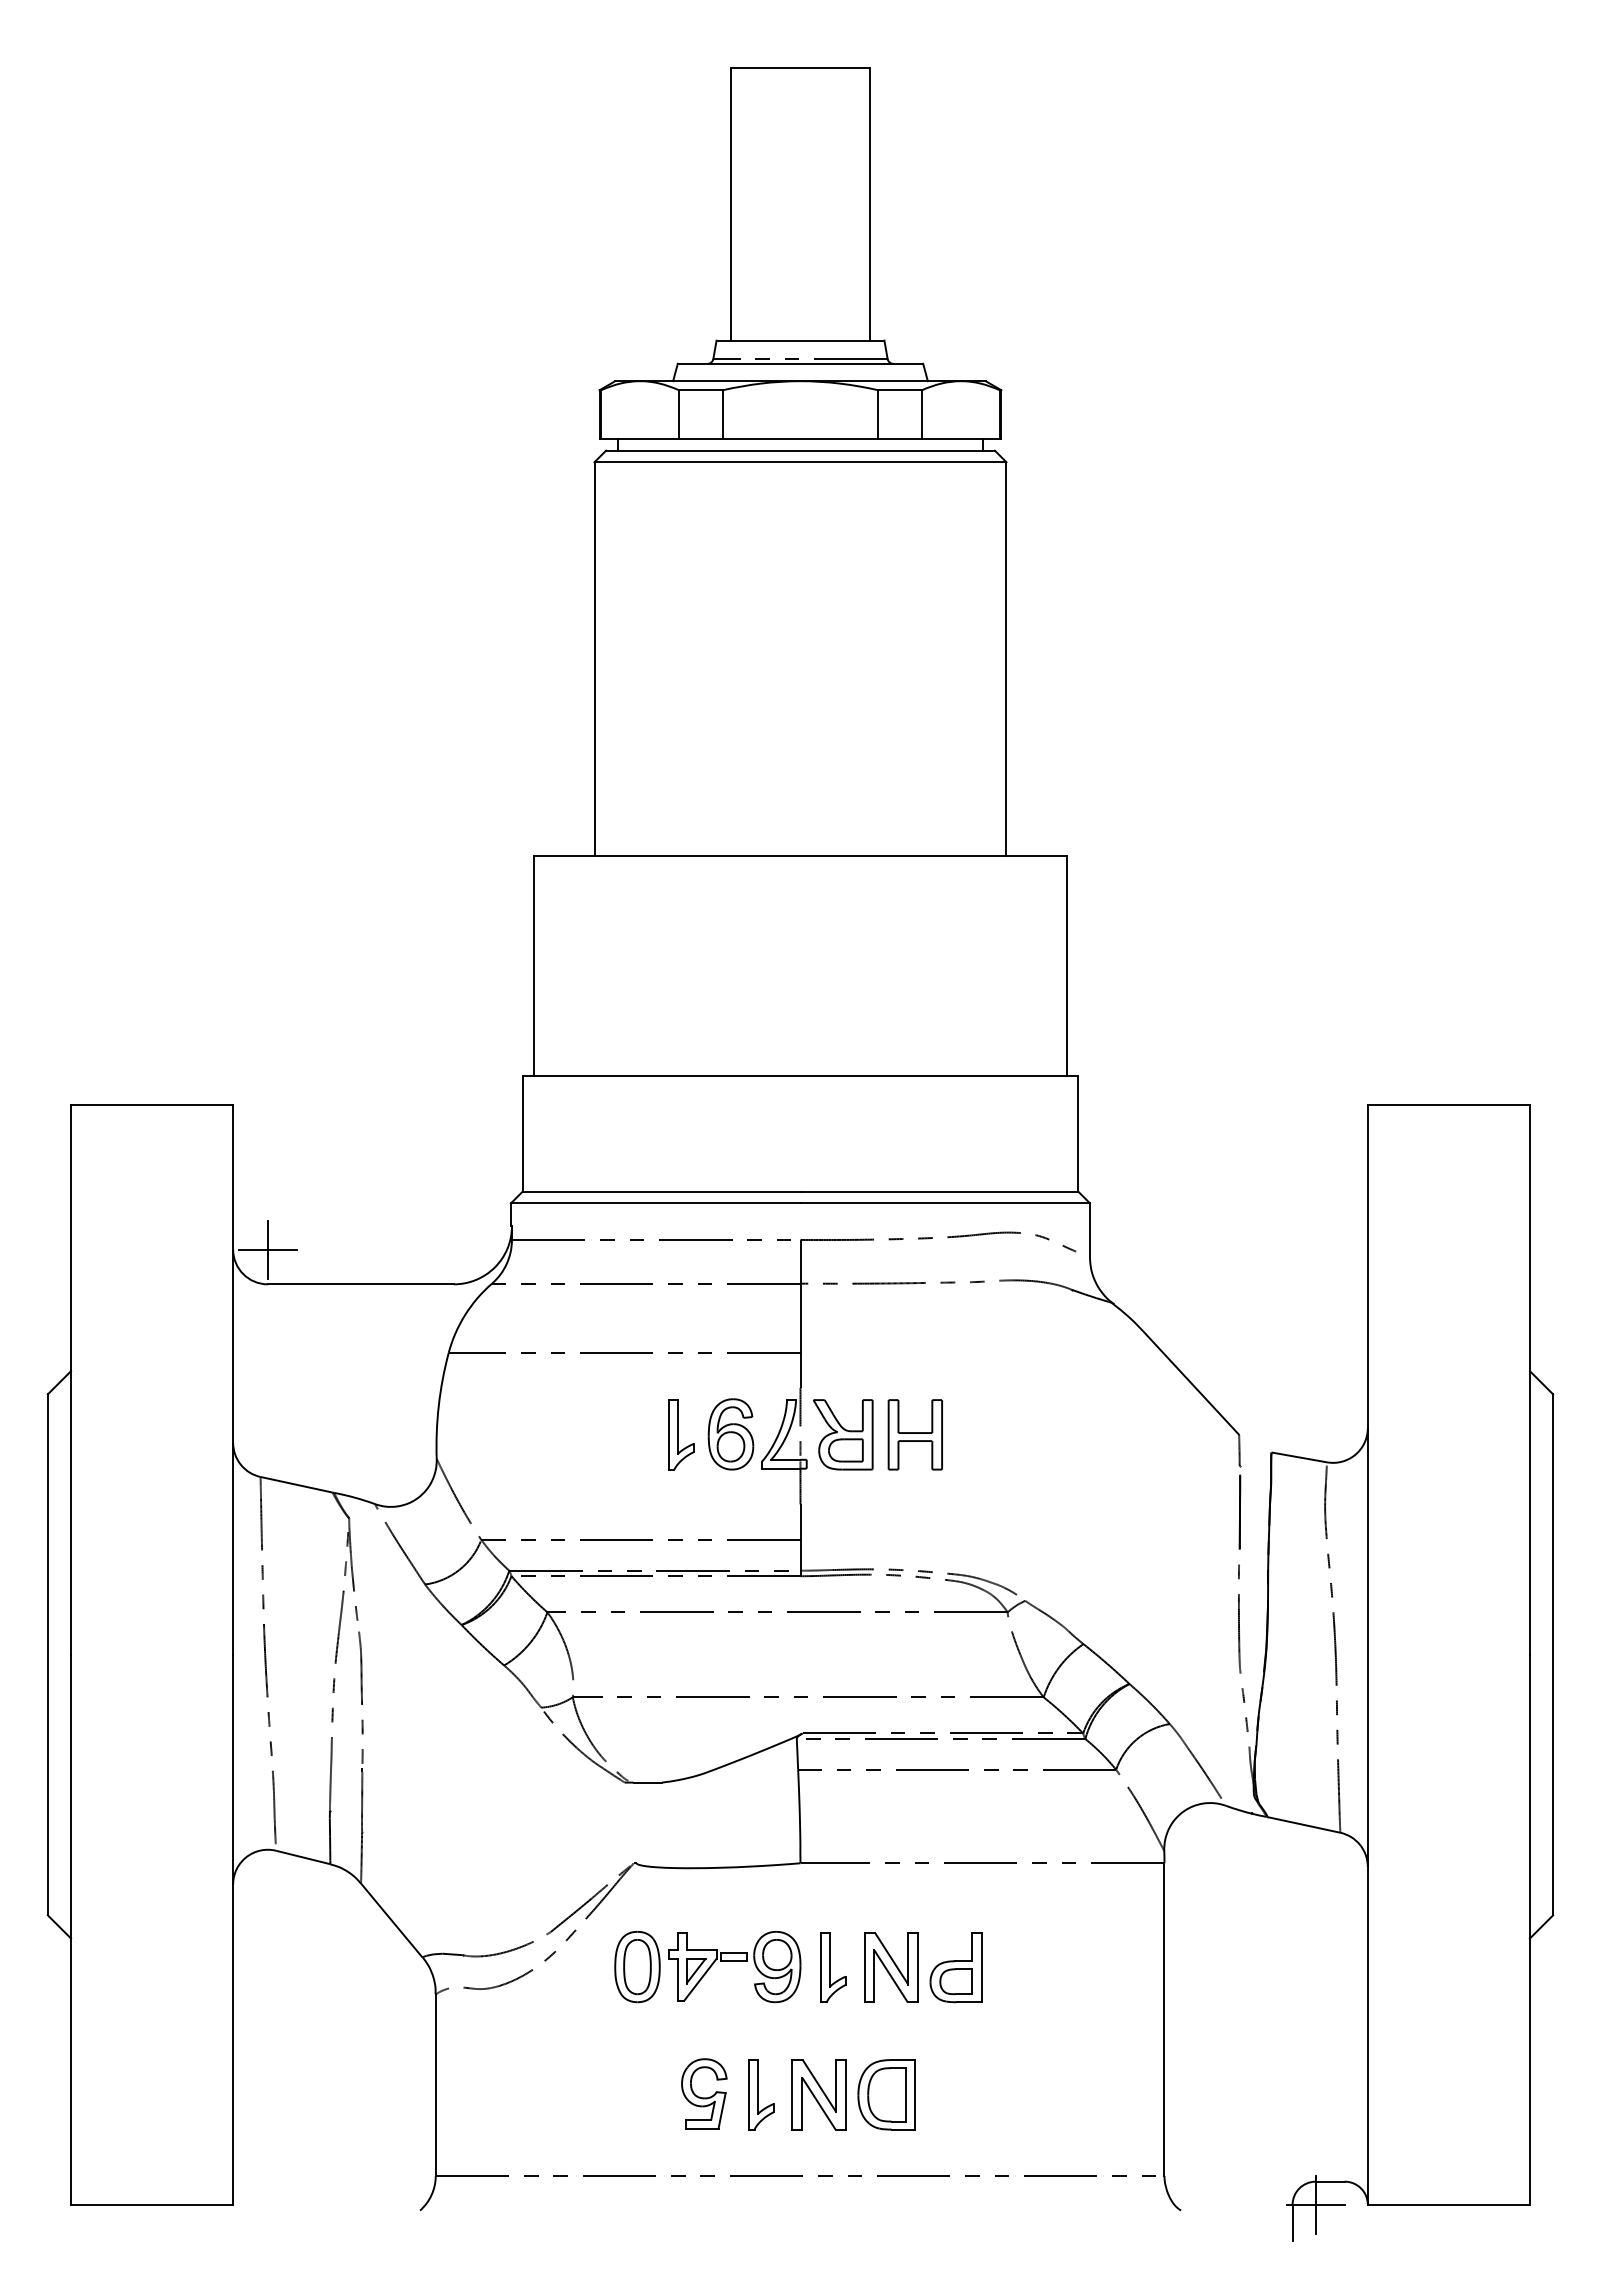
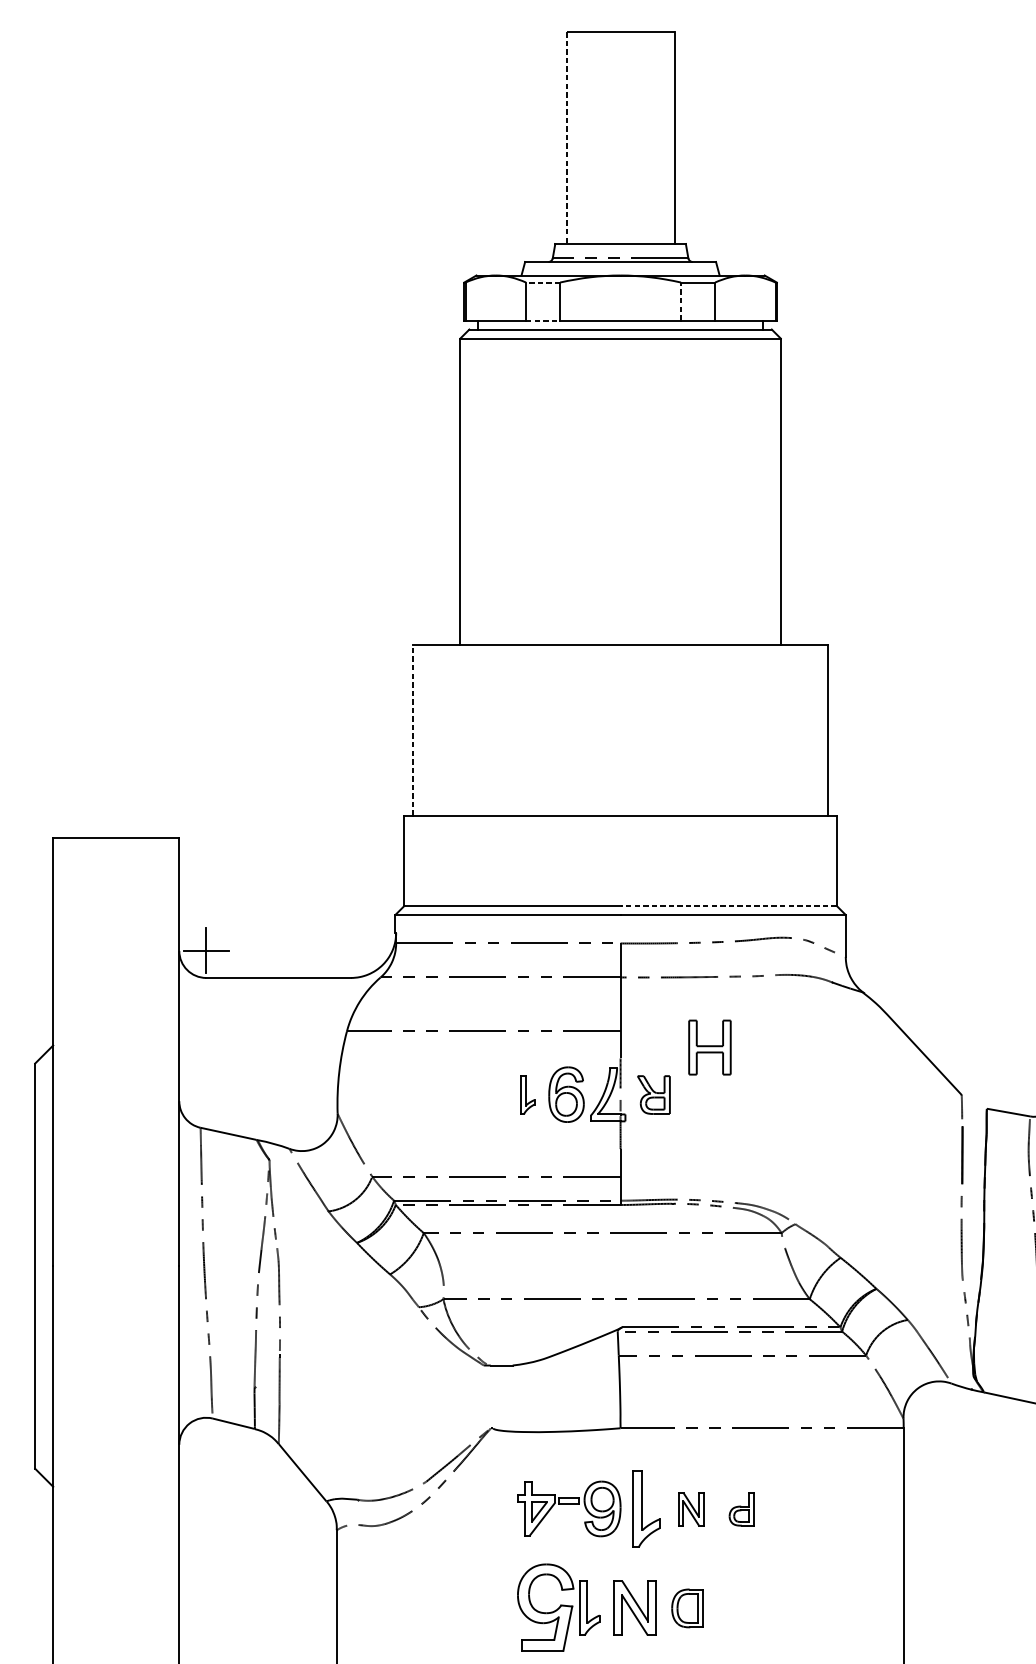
line: (731, 205) -> (566, 138), solid -> dashed
line: (700, 390) -> (542, 282), solid -> dashed
line: (878, 414) -> (681, 301), solid -> dashed
line: (700, 439) -> (542, 320), solid -> dashed
line: (534, 965) -> (413, 729), solid -> dashed
line: (939, 1191) -> (728, 905), solid -> dashed
part: (681, 1434) -> (528, 1094), size x0.7
part: (843, 1434) -> (654, 1094), size x0.7
part: (914, 1434) -> (709, 1047), moved
part: (637, 1967) -> (493, 1509), removed
part: (833, 1967) -> (646, 1509), size x1.4
part: (891, 1967) -> (691, 1509), size x0.6
part: (955, 1967) -> (741, 1509), size x0.6
part: (704, 2093) -> (545, 1607), size x1.6
part: (886, 2094) -> (687, 1608), size x0.7

